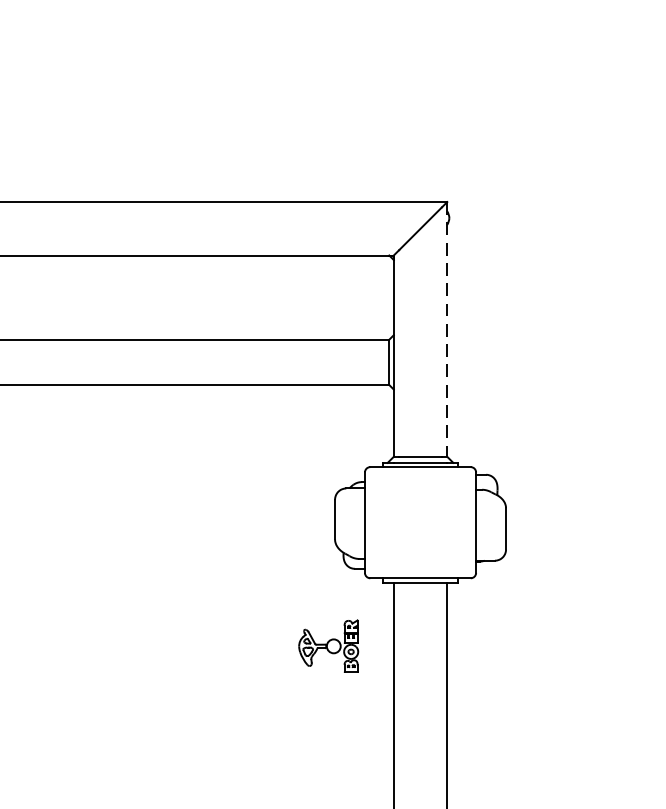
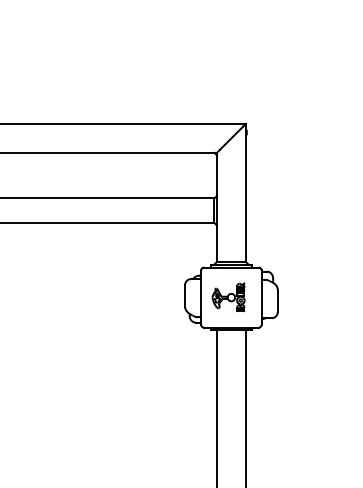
line: (446, 330) -> (245, 193), dashed -> solid
part: (328, 646) -> (228, 297), moved

